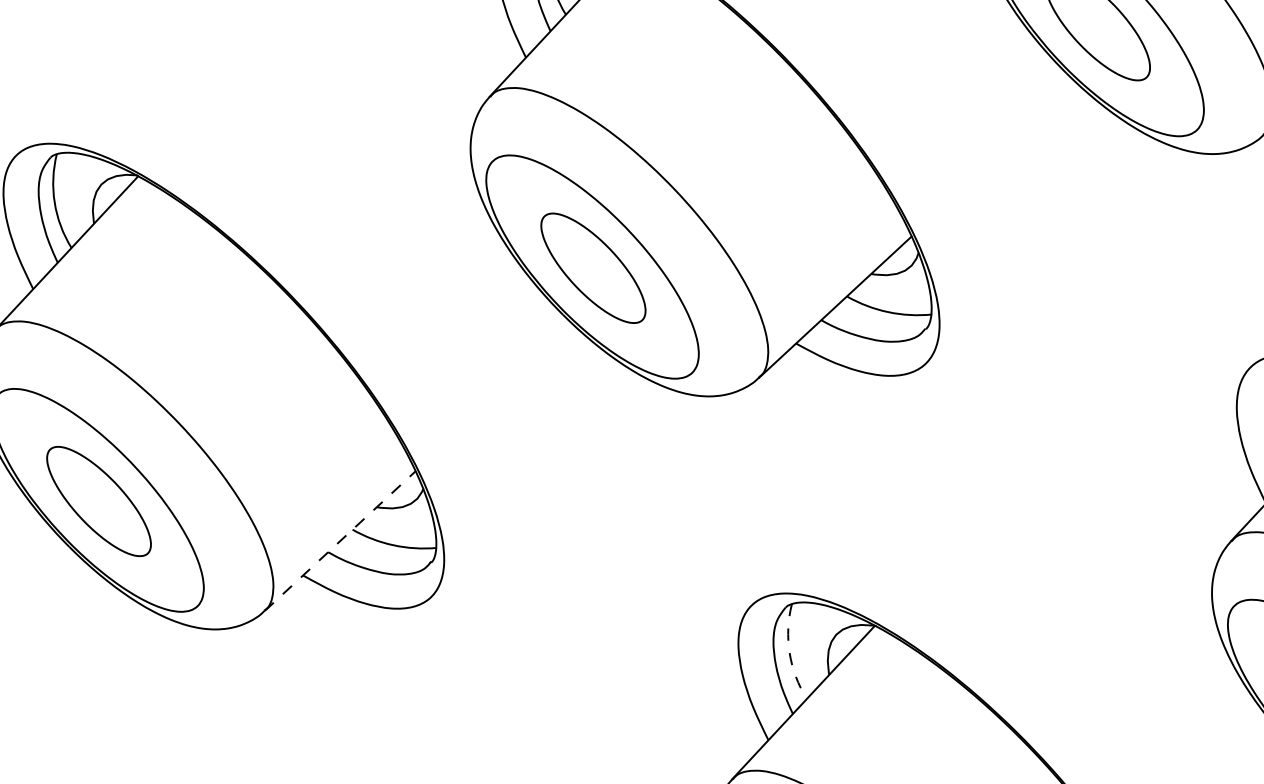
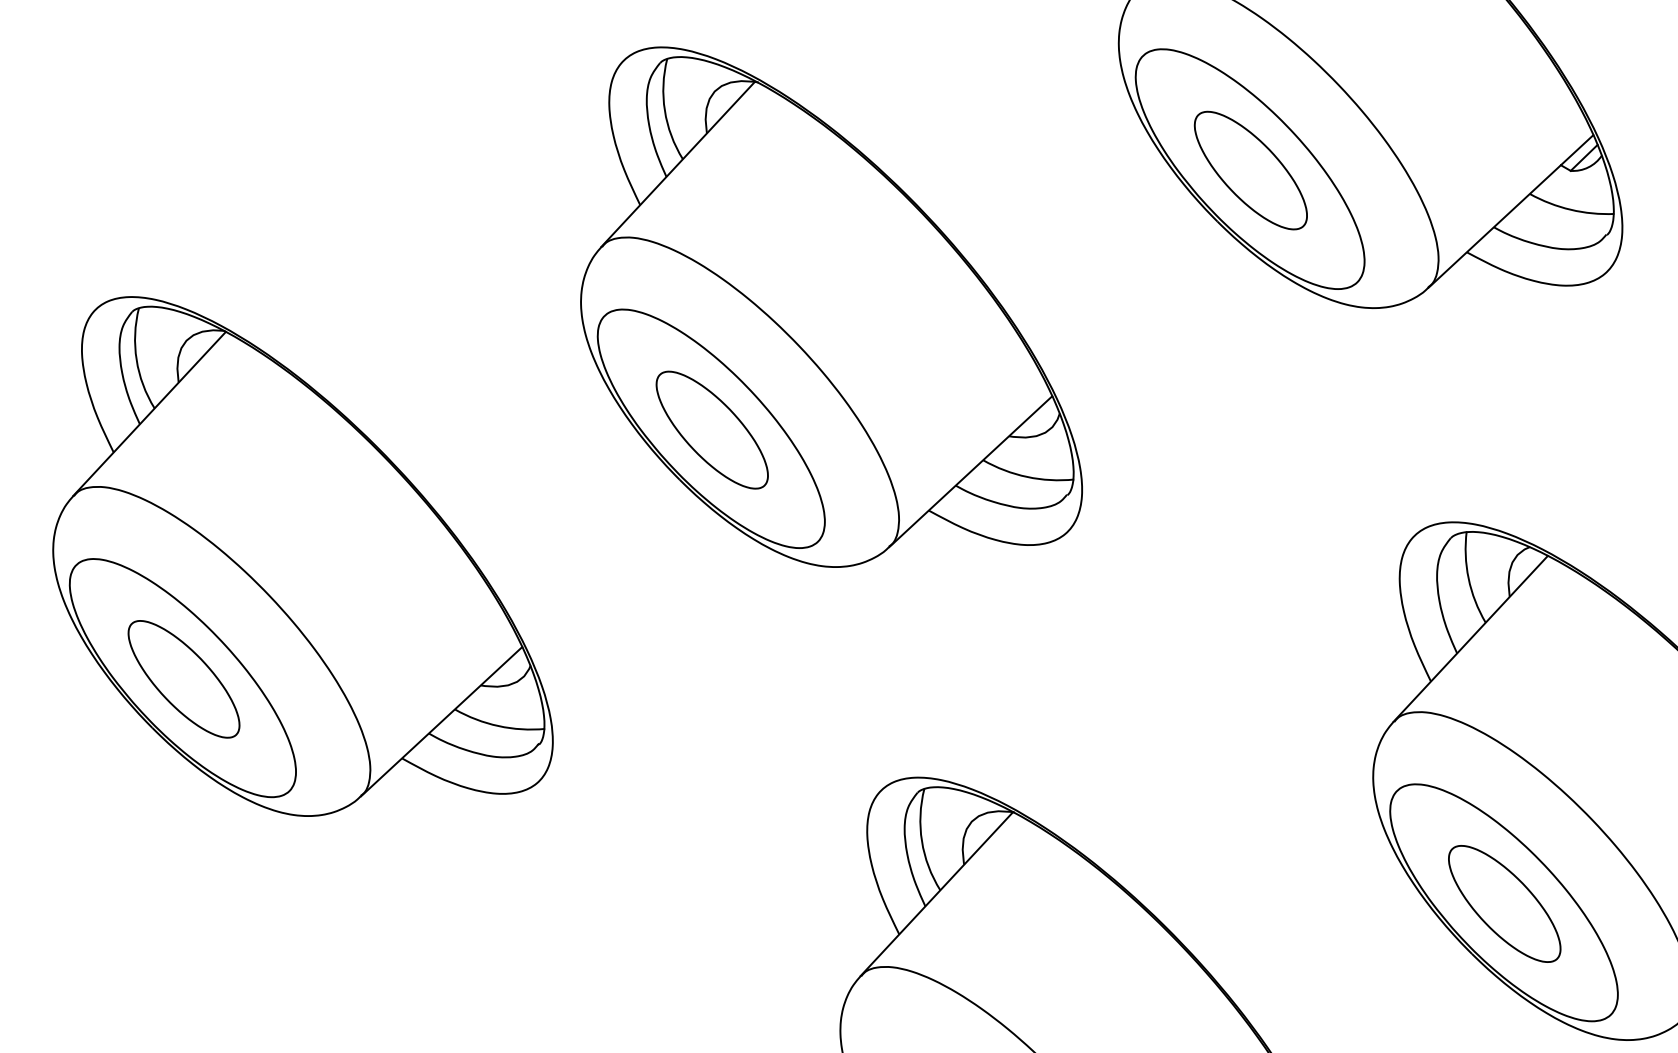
line: (340, 540) -> (441, 721), dashed -> solid
arc: (789, 653) -> (921, 841), dashed -> solid

